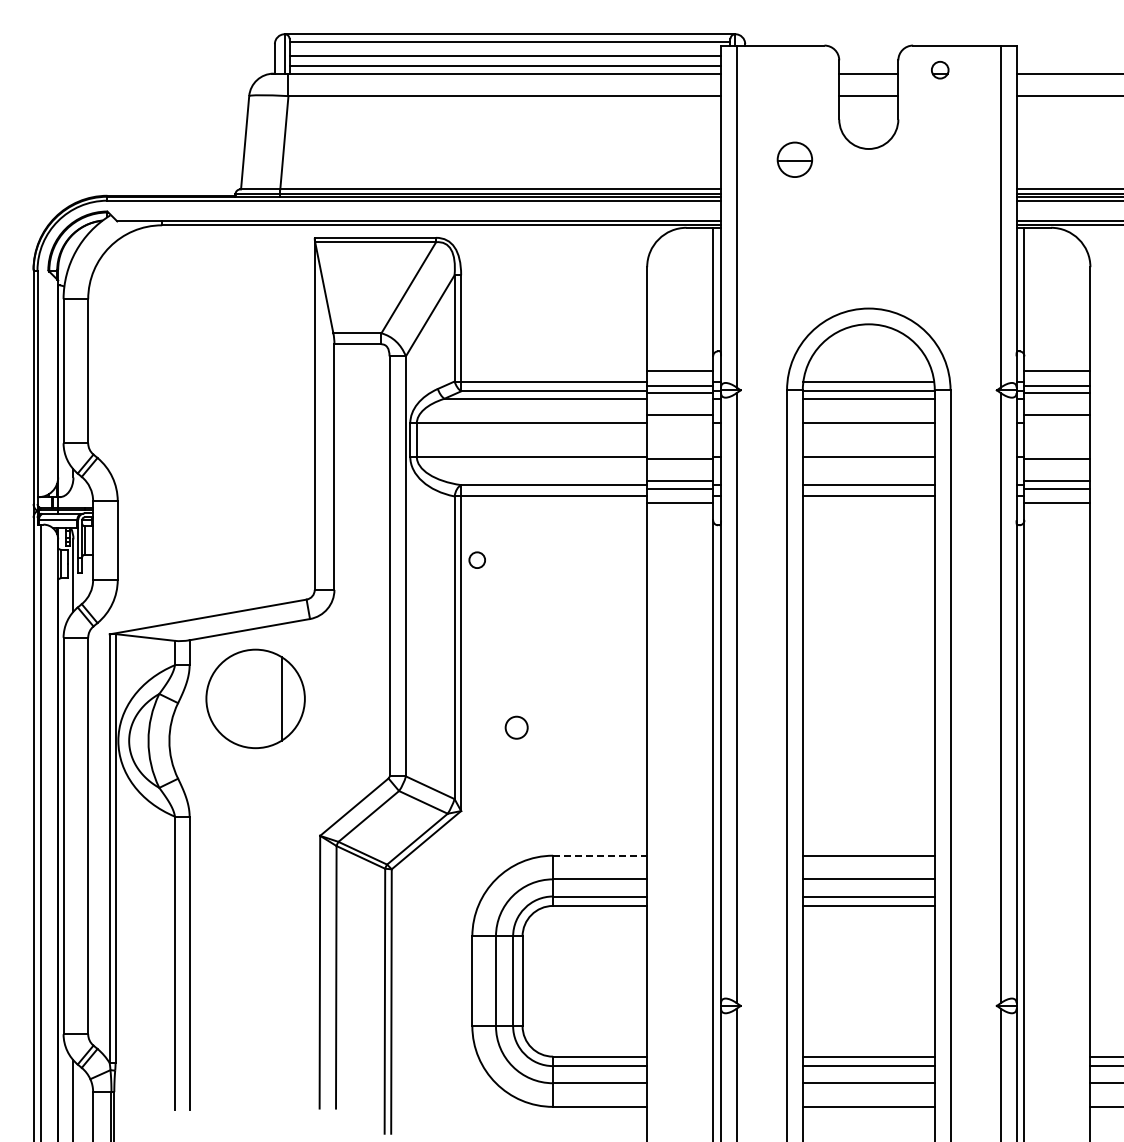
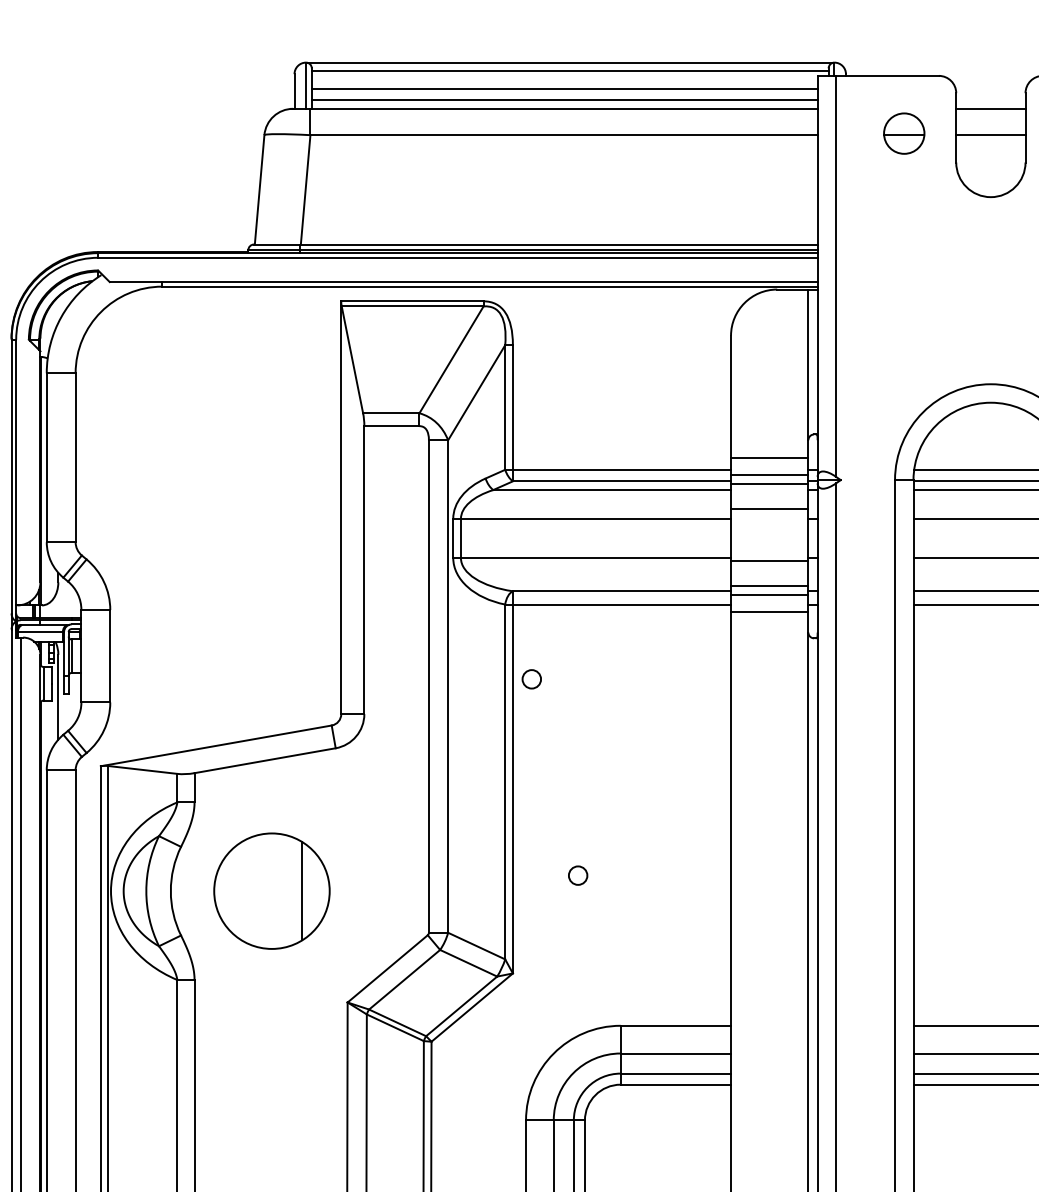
part: (794, 159) -> (903, 133), moved
part: (255, 698) -> (271, 890), moved
circle: (516, 727) -> (577, 875), size x0.71
line: (600, 855) -> (676, 1025), dashed -> solid

